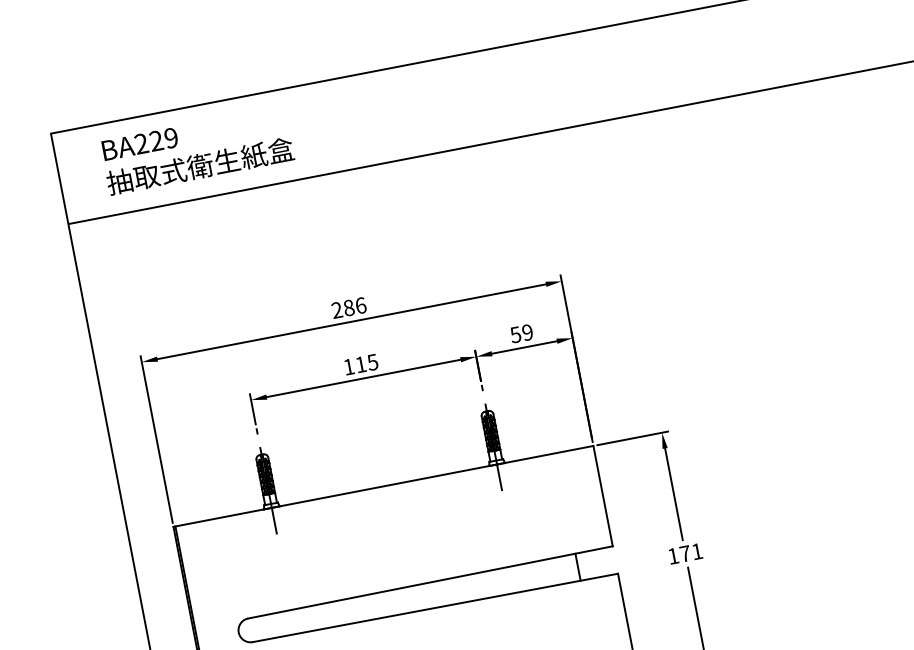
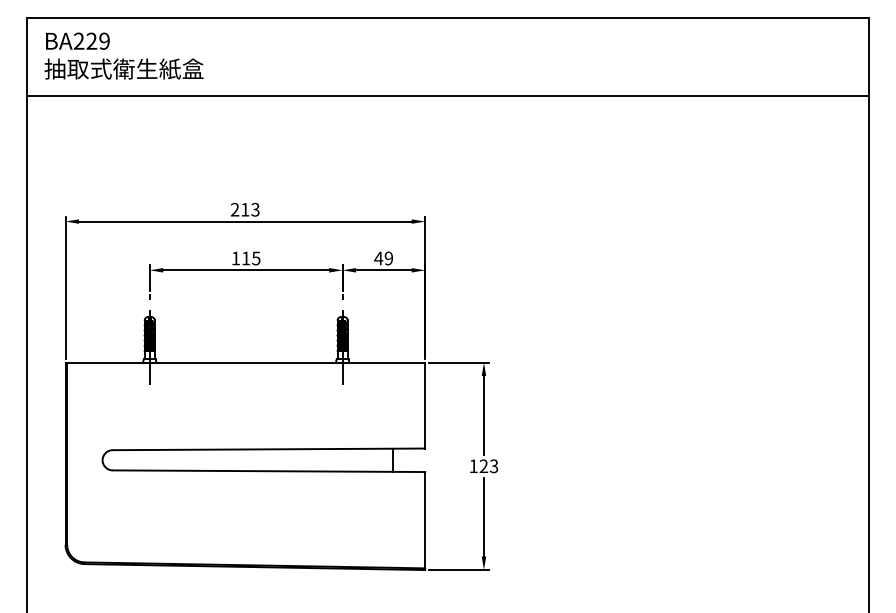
text: (196, 150) -> (123, 55), moved
text: (355, 306) -> (250, 209), 286 -> 213
text: (515, 334) -> (378, 258), 59 -> 49
text: (690, 553) -> (488, 466), 171 -> 123

